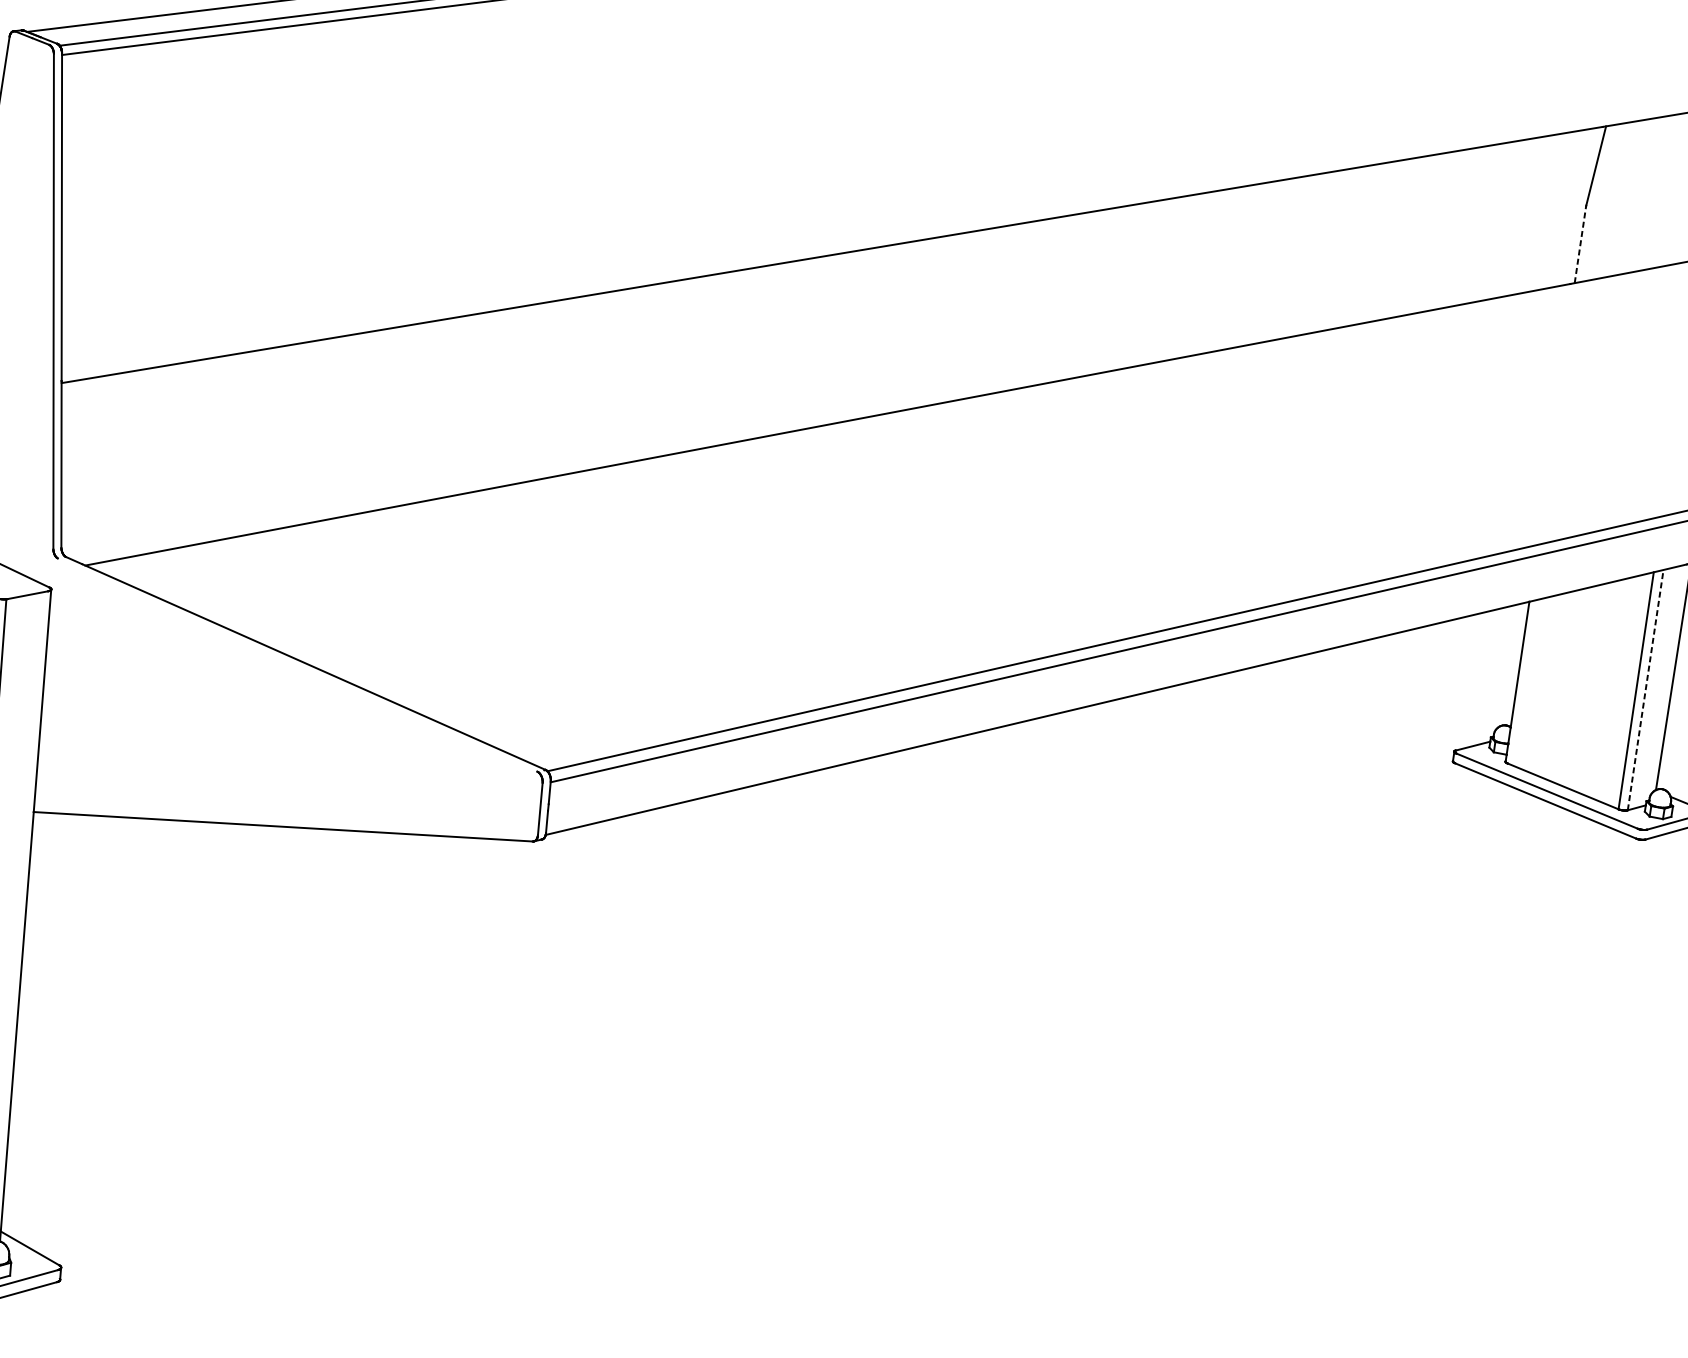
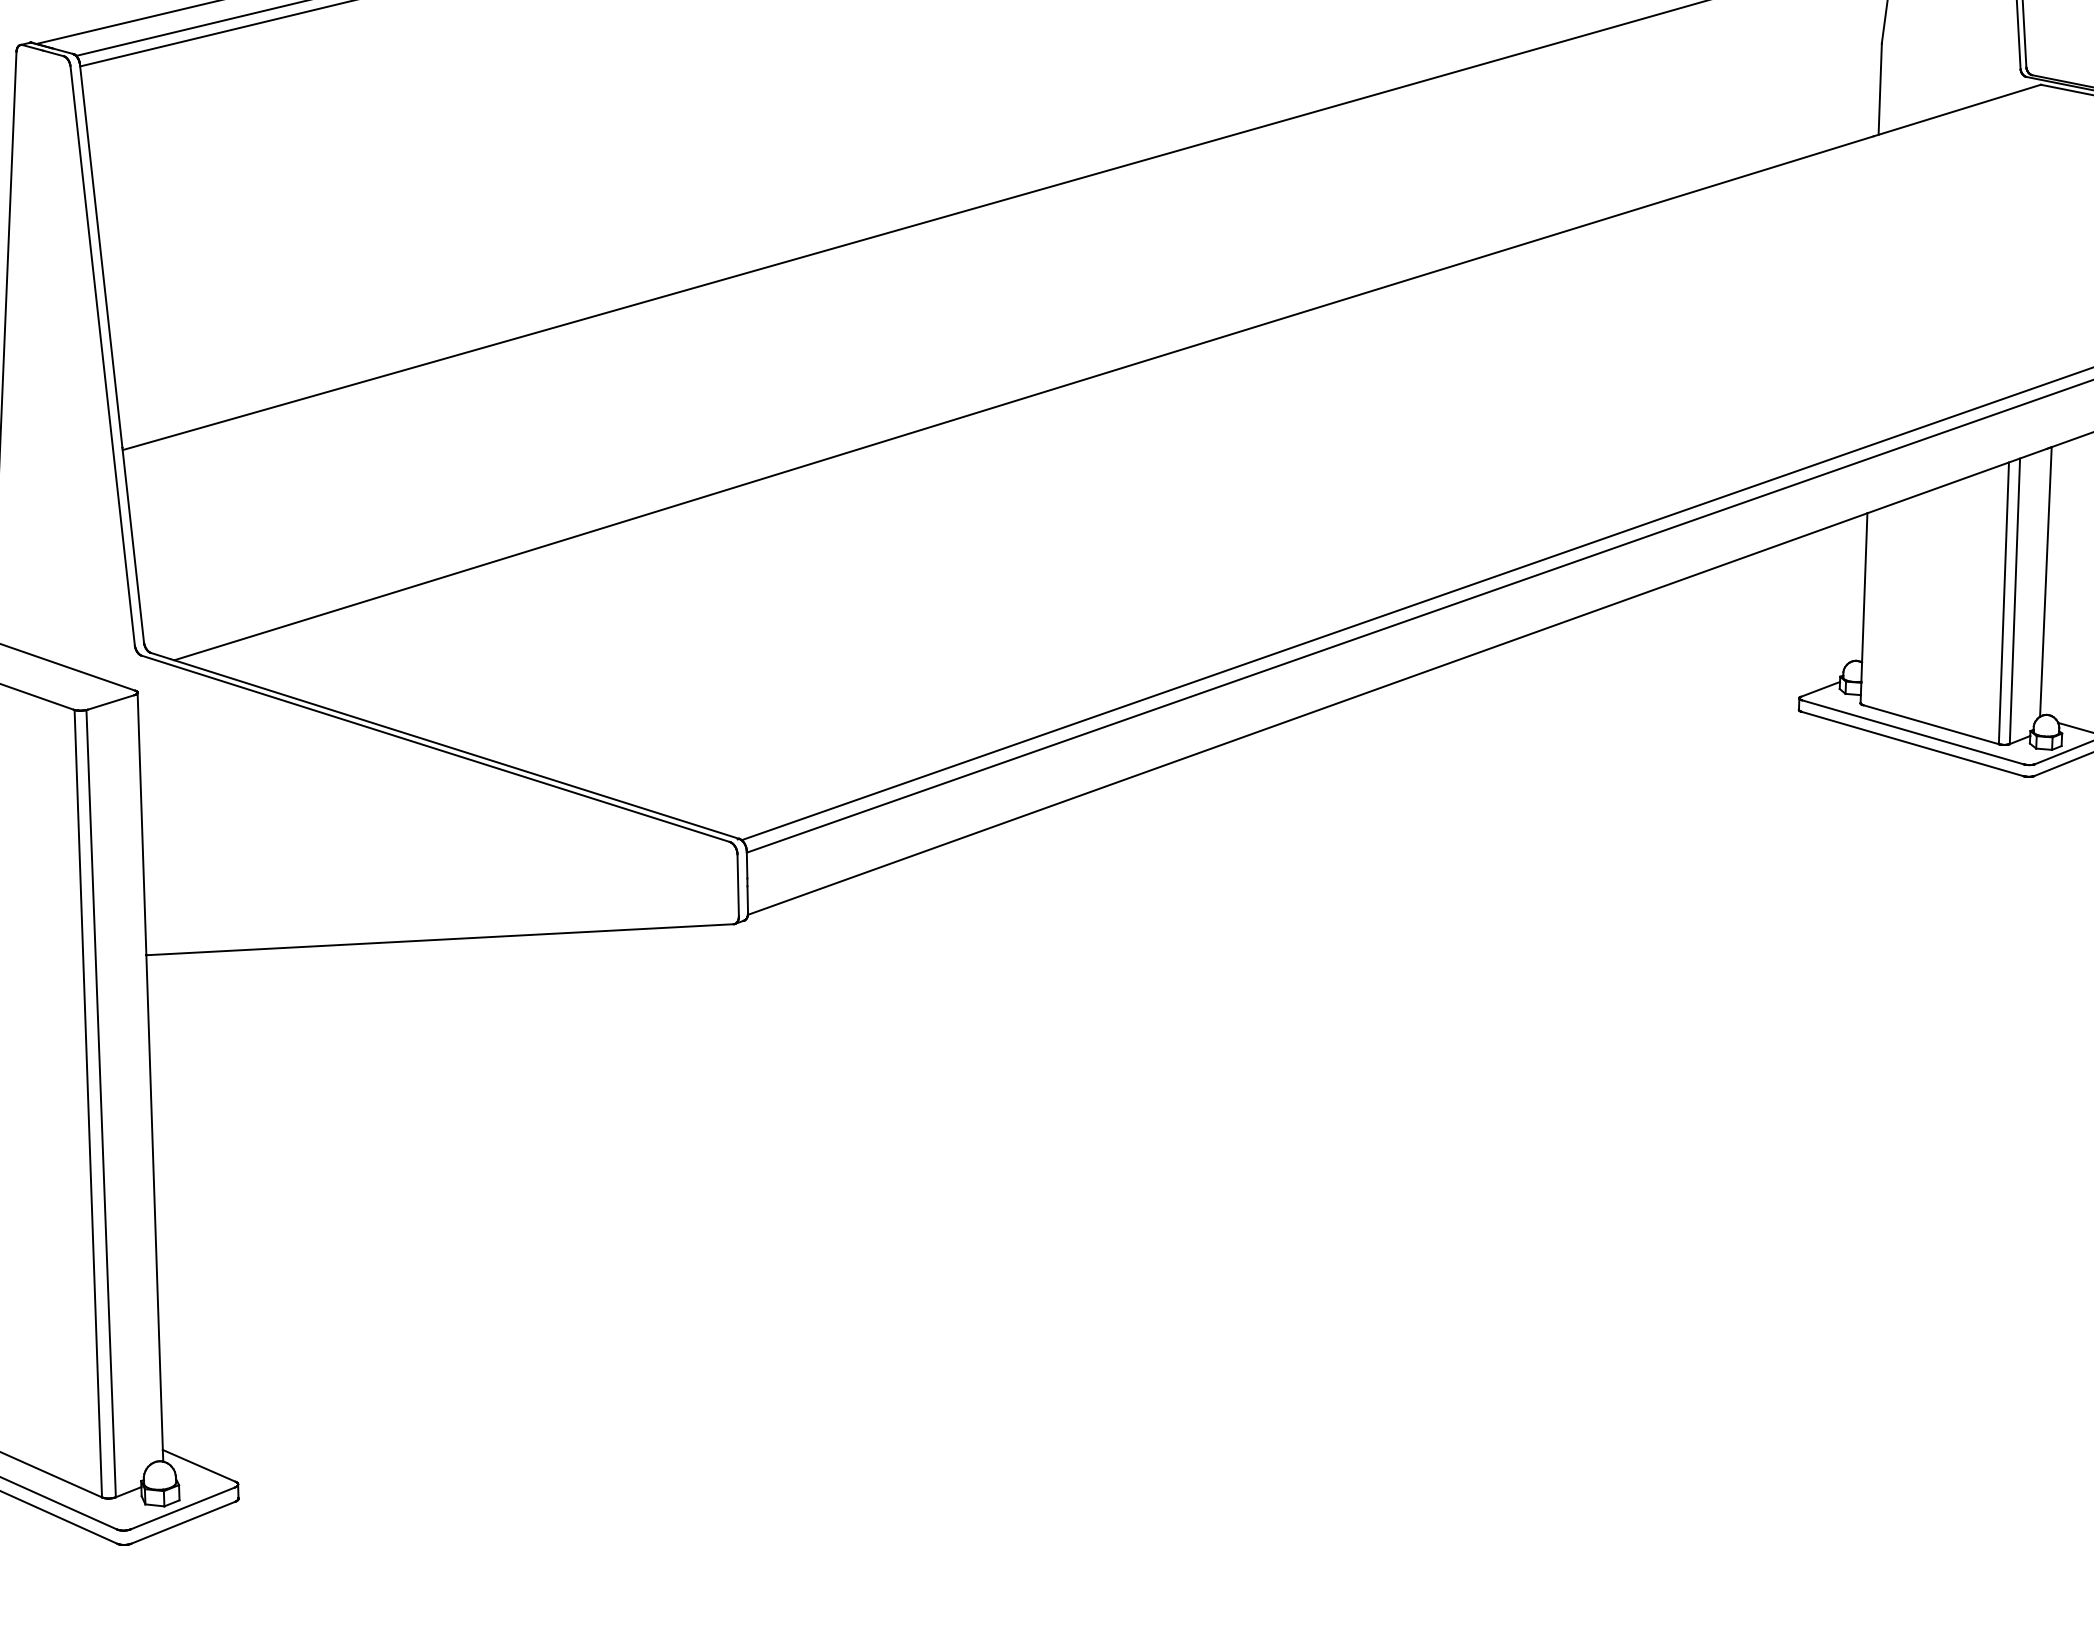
line: (1580, 245) -> (1880, 89), dashed -> solid
line: (297, 664) -> (435, 748), added
line: (1645, 690) -> (2014, 601), dashed -> solid

